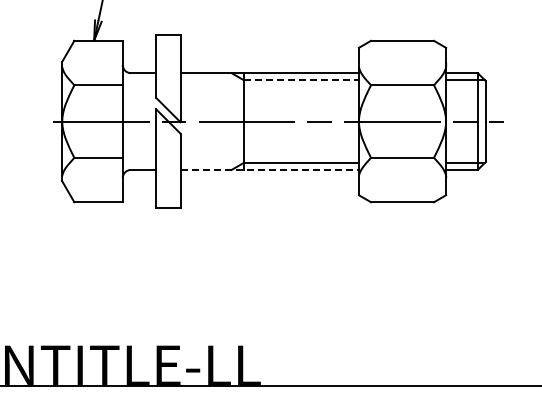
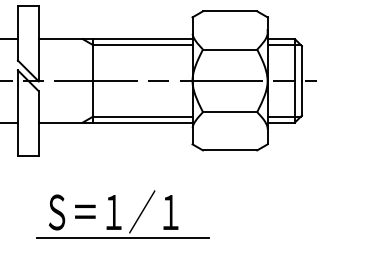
line: (301, 80) -> (143, 45), dashed -> solid
line: (270, 169) -> (116, 122), dashed -> solid
part: (269, 276) -> (115, 214), added

